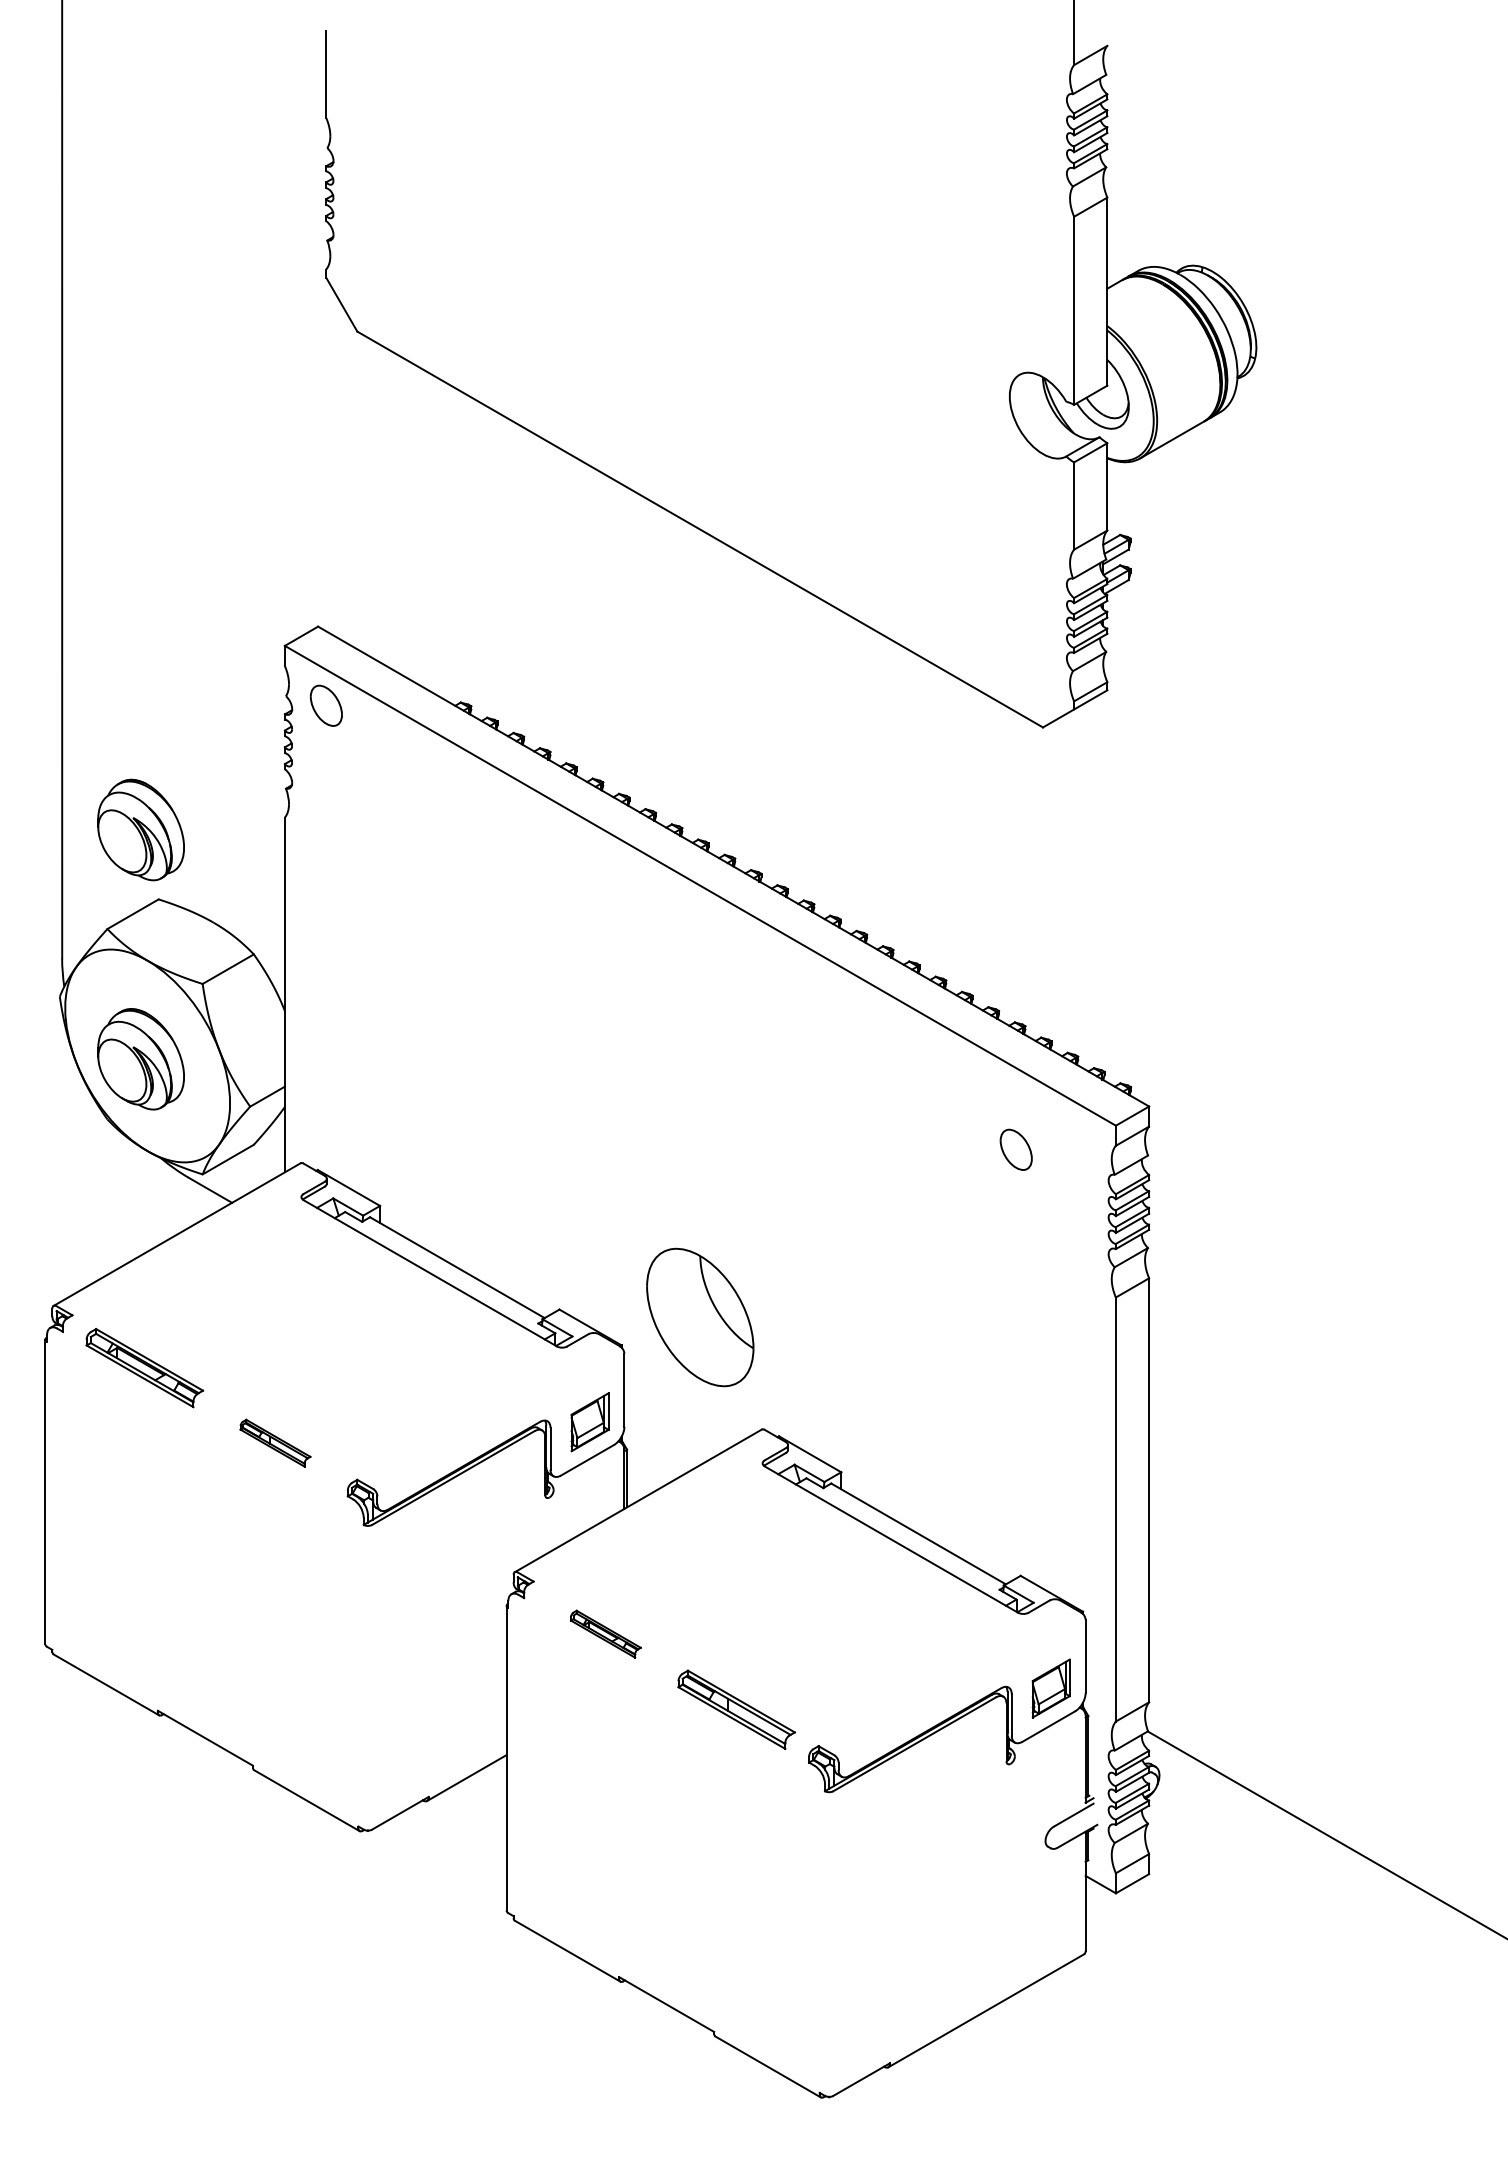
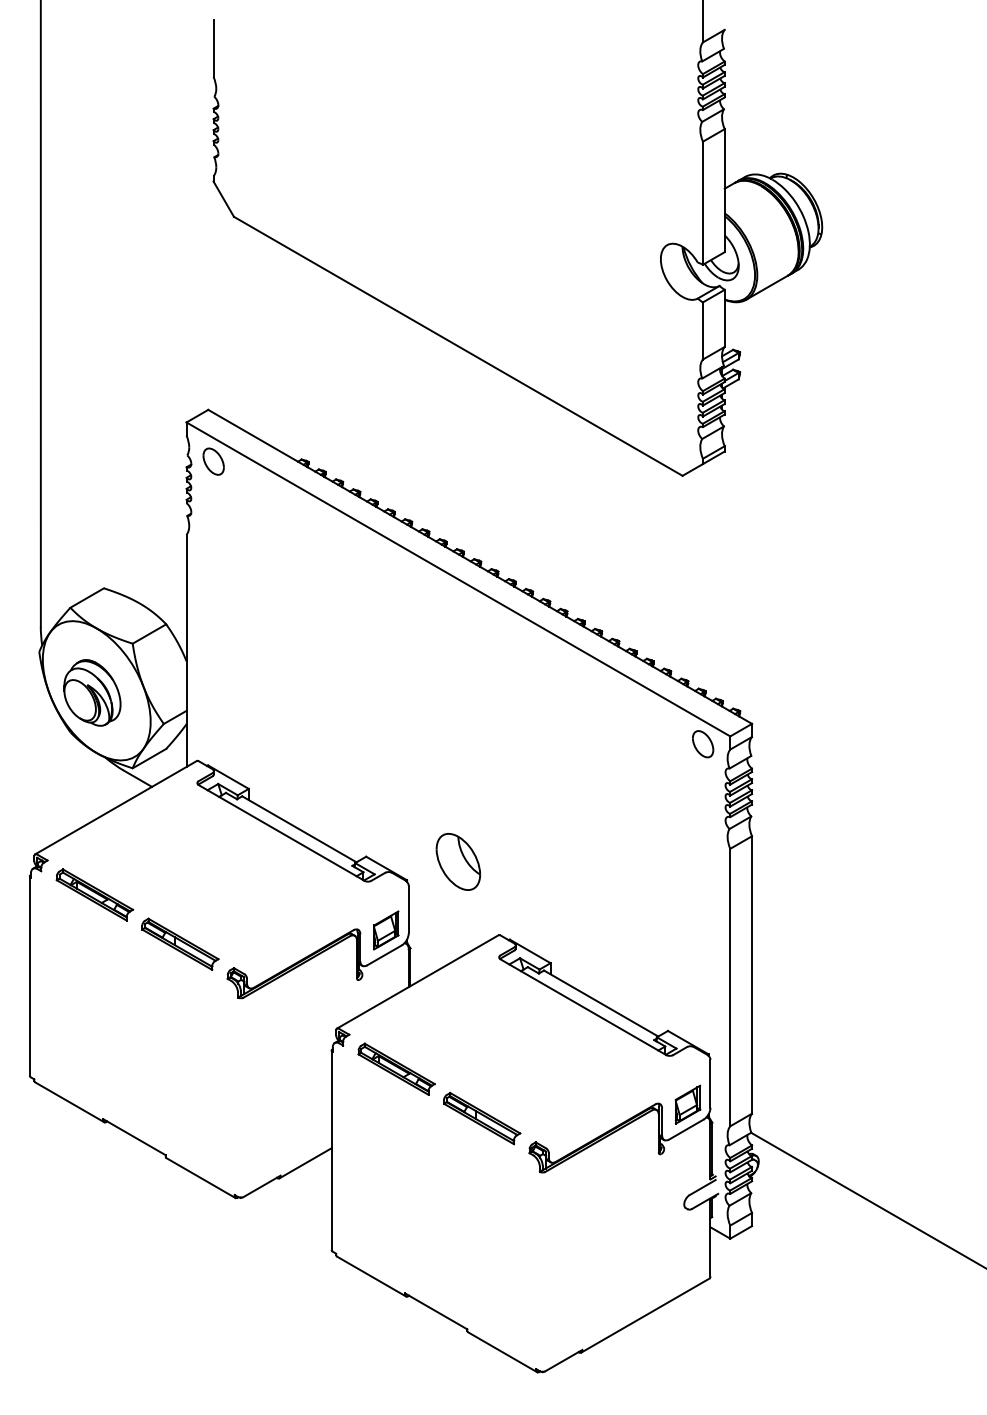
part: (141, 829) -> (92, 542), removed
part: (1016, 1150) -> (703, 744), moved
part: (700, 1316) -> (458, 861), size x0.62
part: (275, 1442) -> (180, 943), size x1.67
part: (605, 1633) -> (396, 1068), size x1.67

